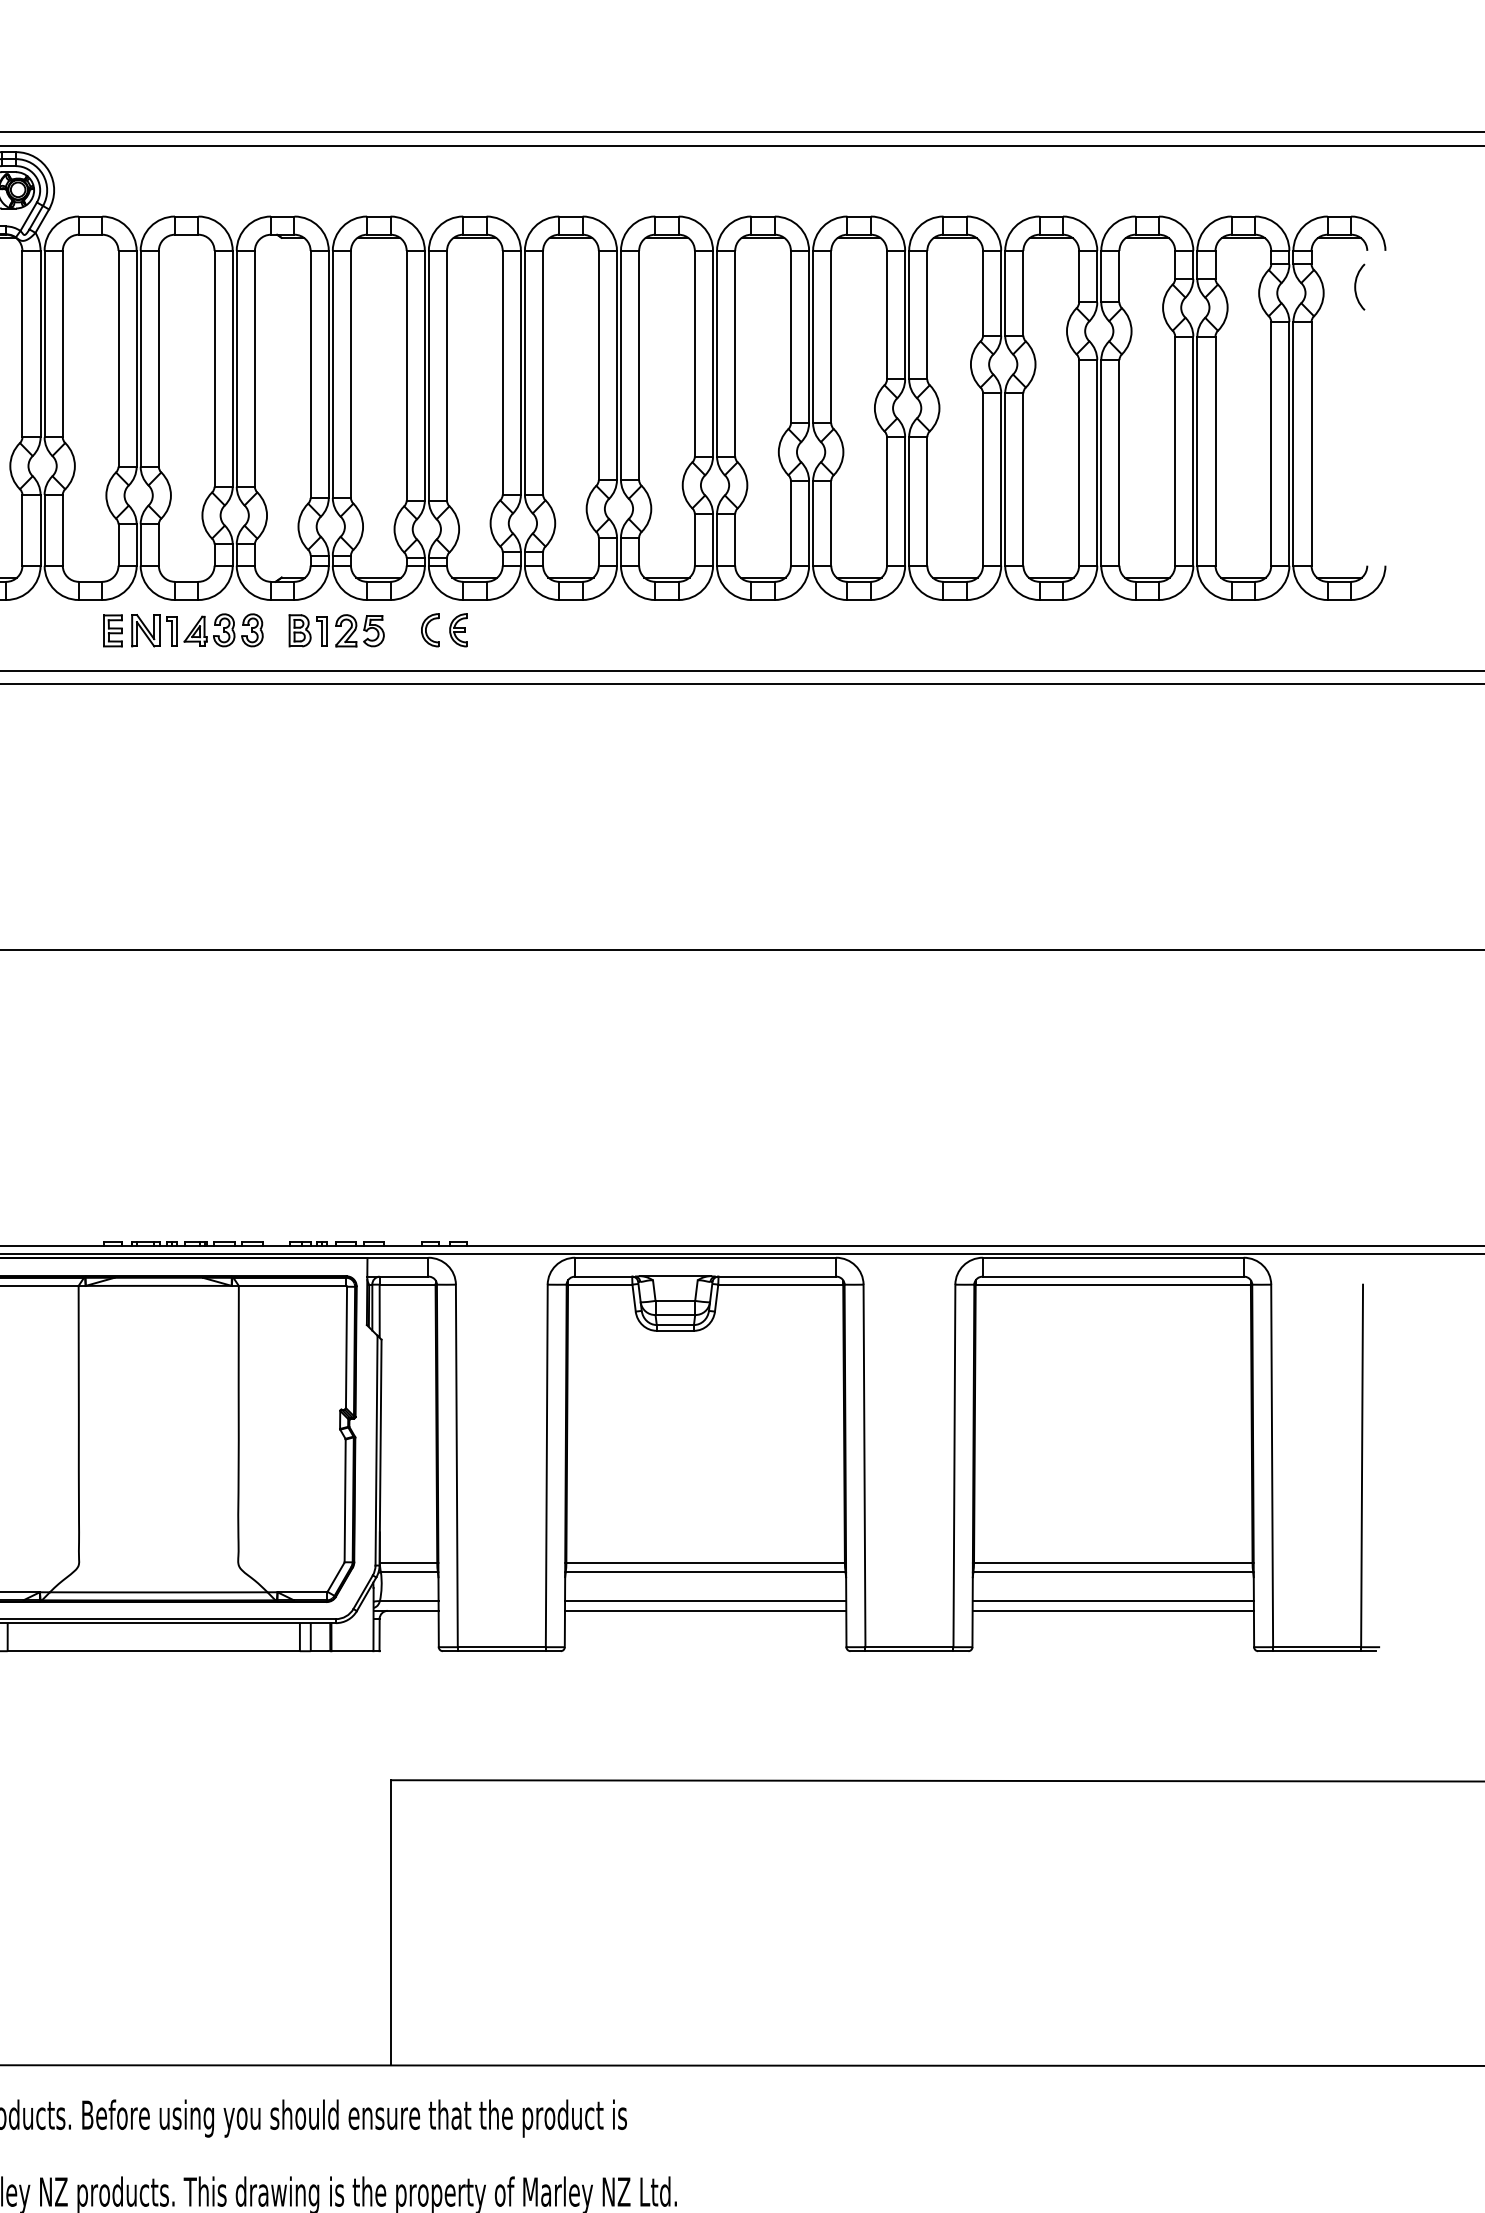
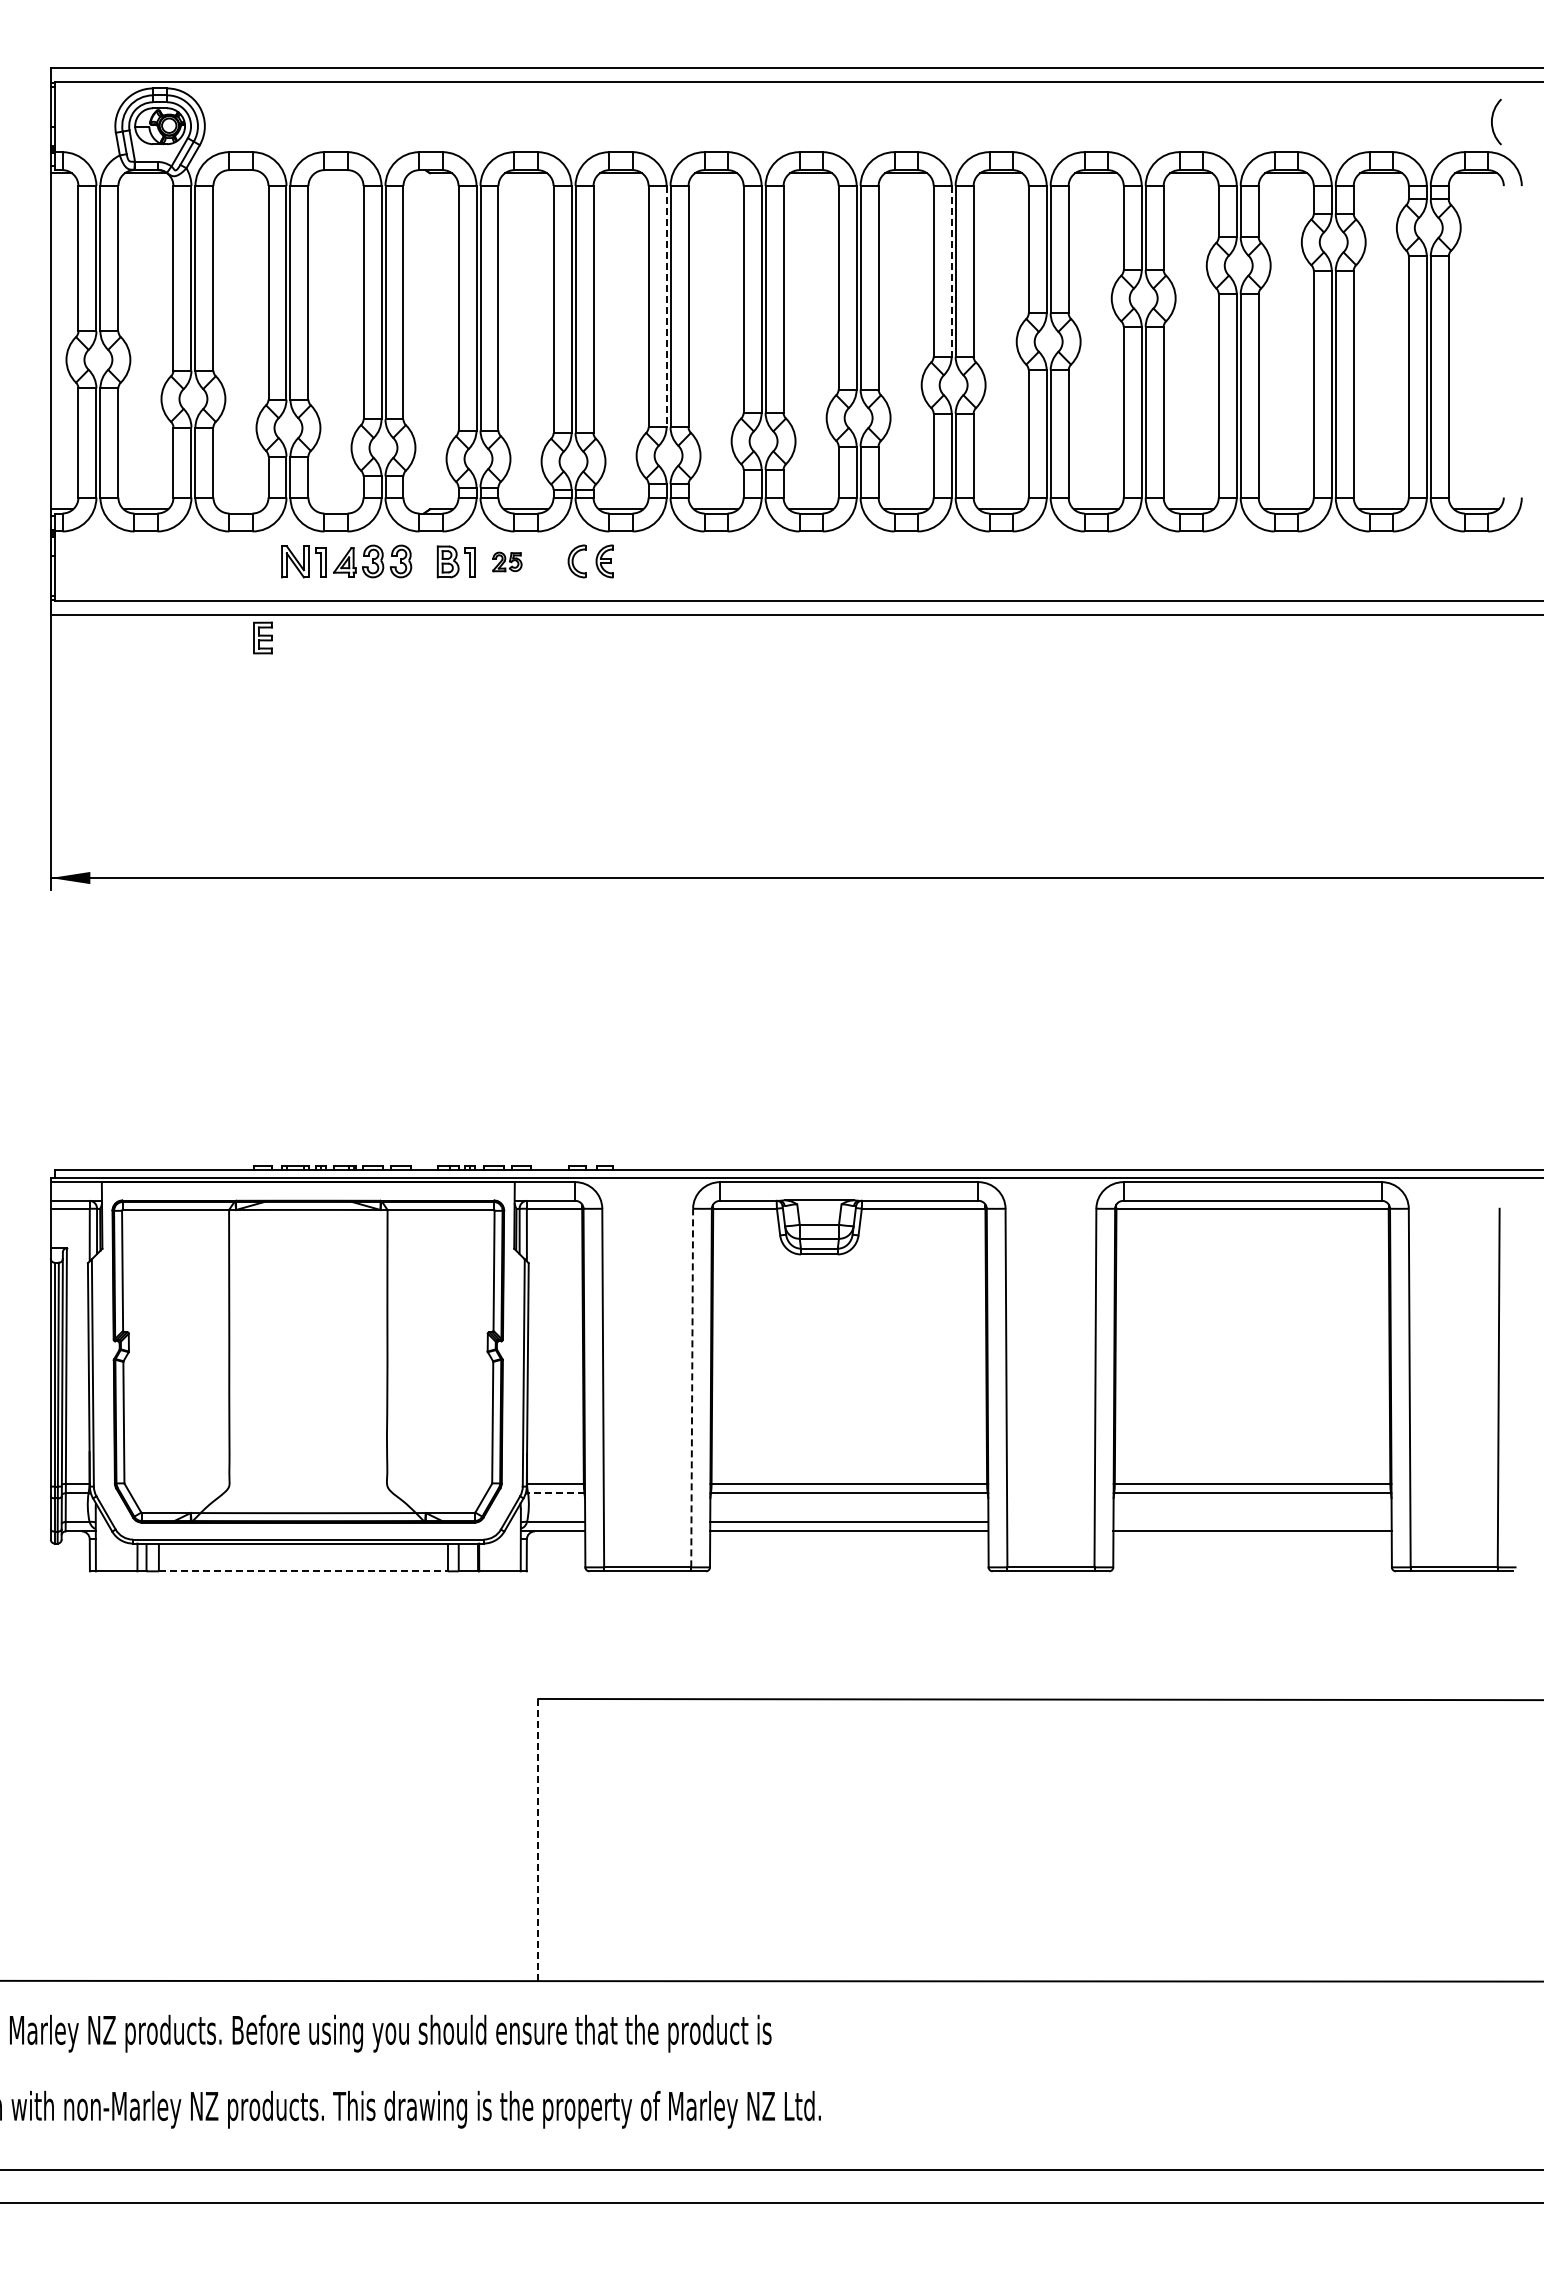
arc: (1355, 286) -> (1492, 121), moved
line: (808, 337) -> (951, 271), solid -> dashed
line: (520, 372) -> (666, 306), solid -> dashed
part: (112, 630) -> (262, 637), moved
part: (360, 630) -> (507, 561), size x0.6
line: (547, 1465) -> (692, 1387), solid -> dashed
line: (408, 1572) -> (555, 1493), solid -> dashed
line: (1113, 1601) -> (1252, 1522), removed
line: (153, 1651) -> (303, 1571), solid -> dashed
line: (391, 1922) -> (538, 1839), solid -> dashed

